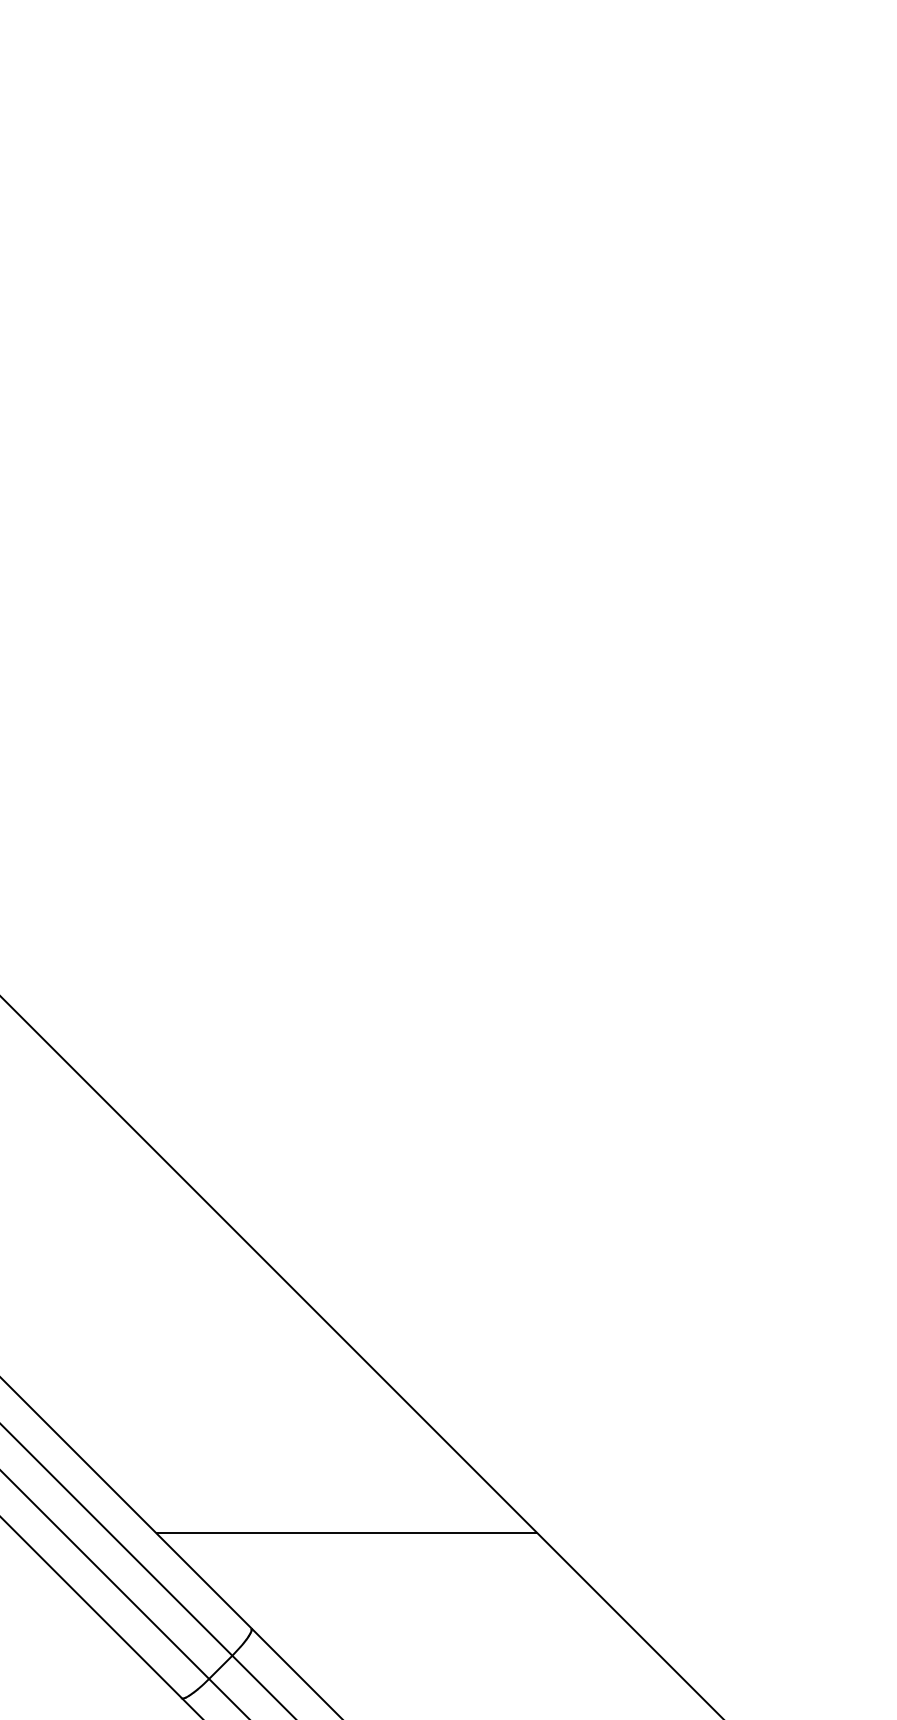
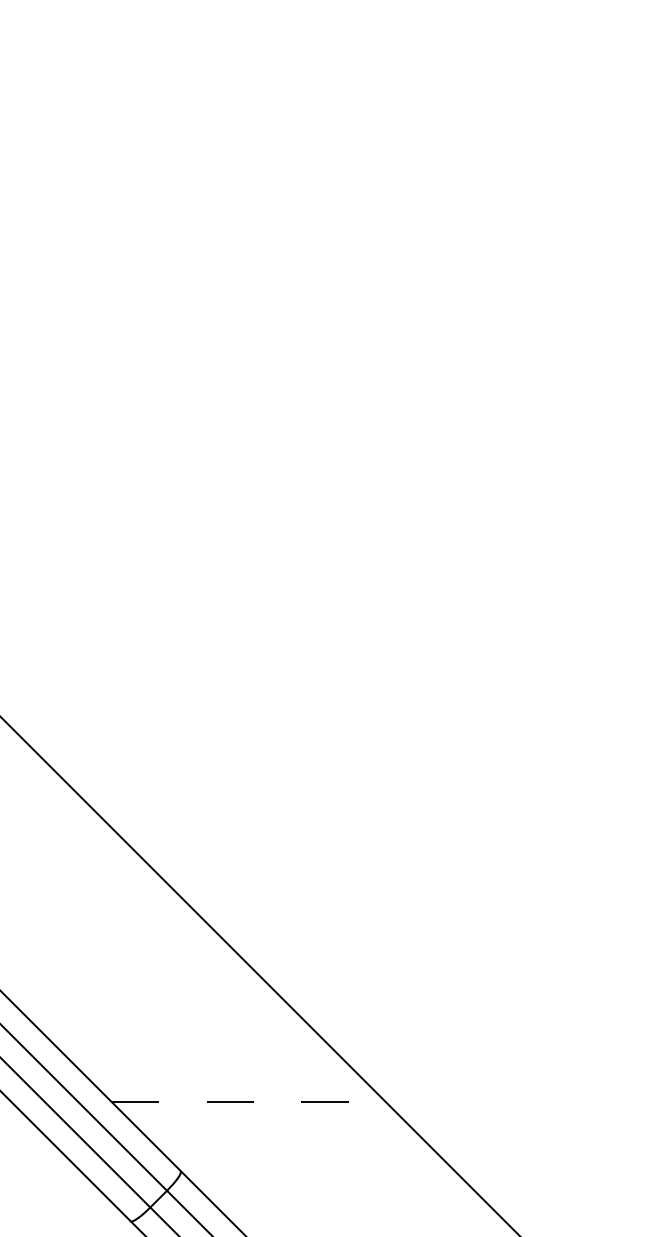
line: (346, 1532) -> (249, 1102), solid -> dashed

